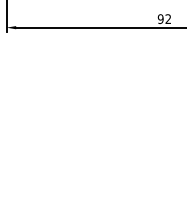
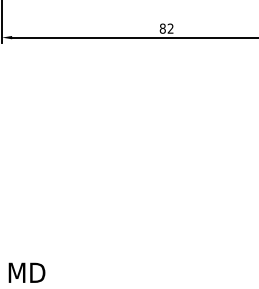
text: (160, 18) -> (162, 28), 92 -> 82

